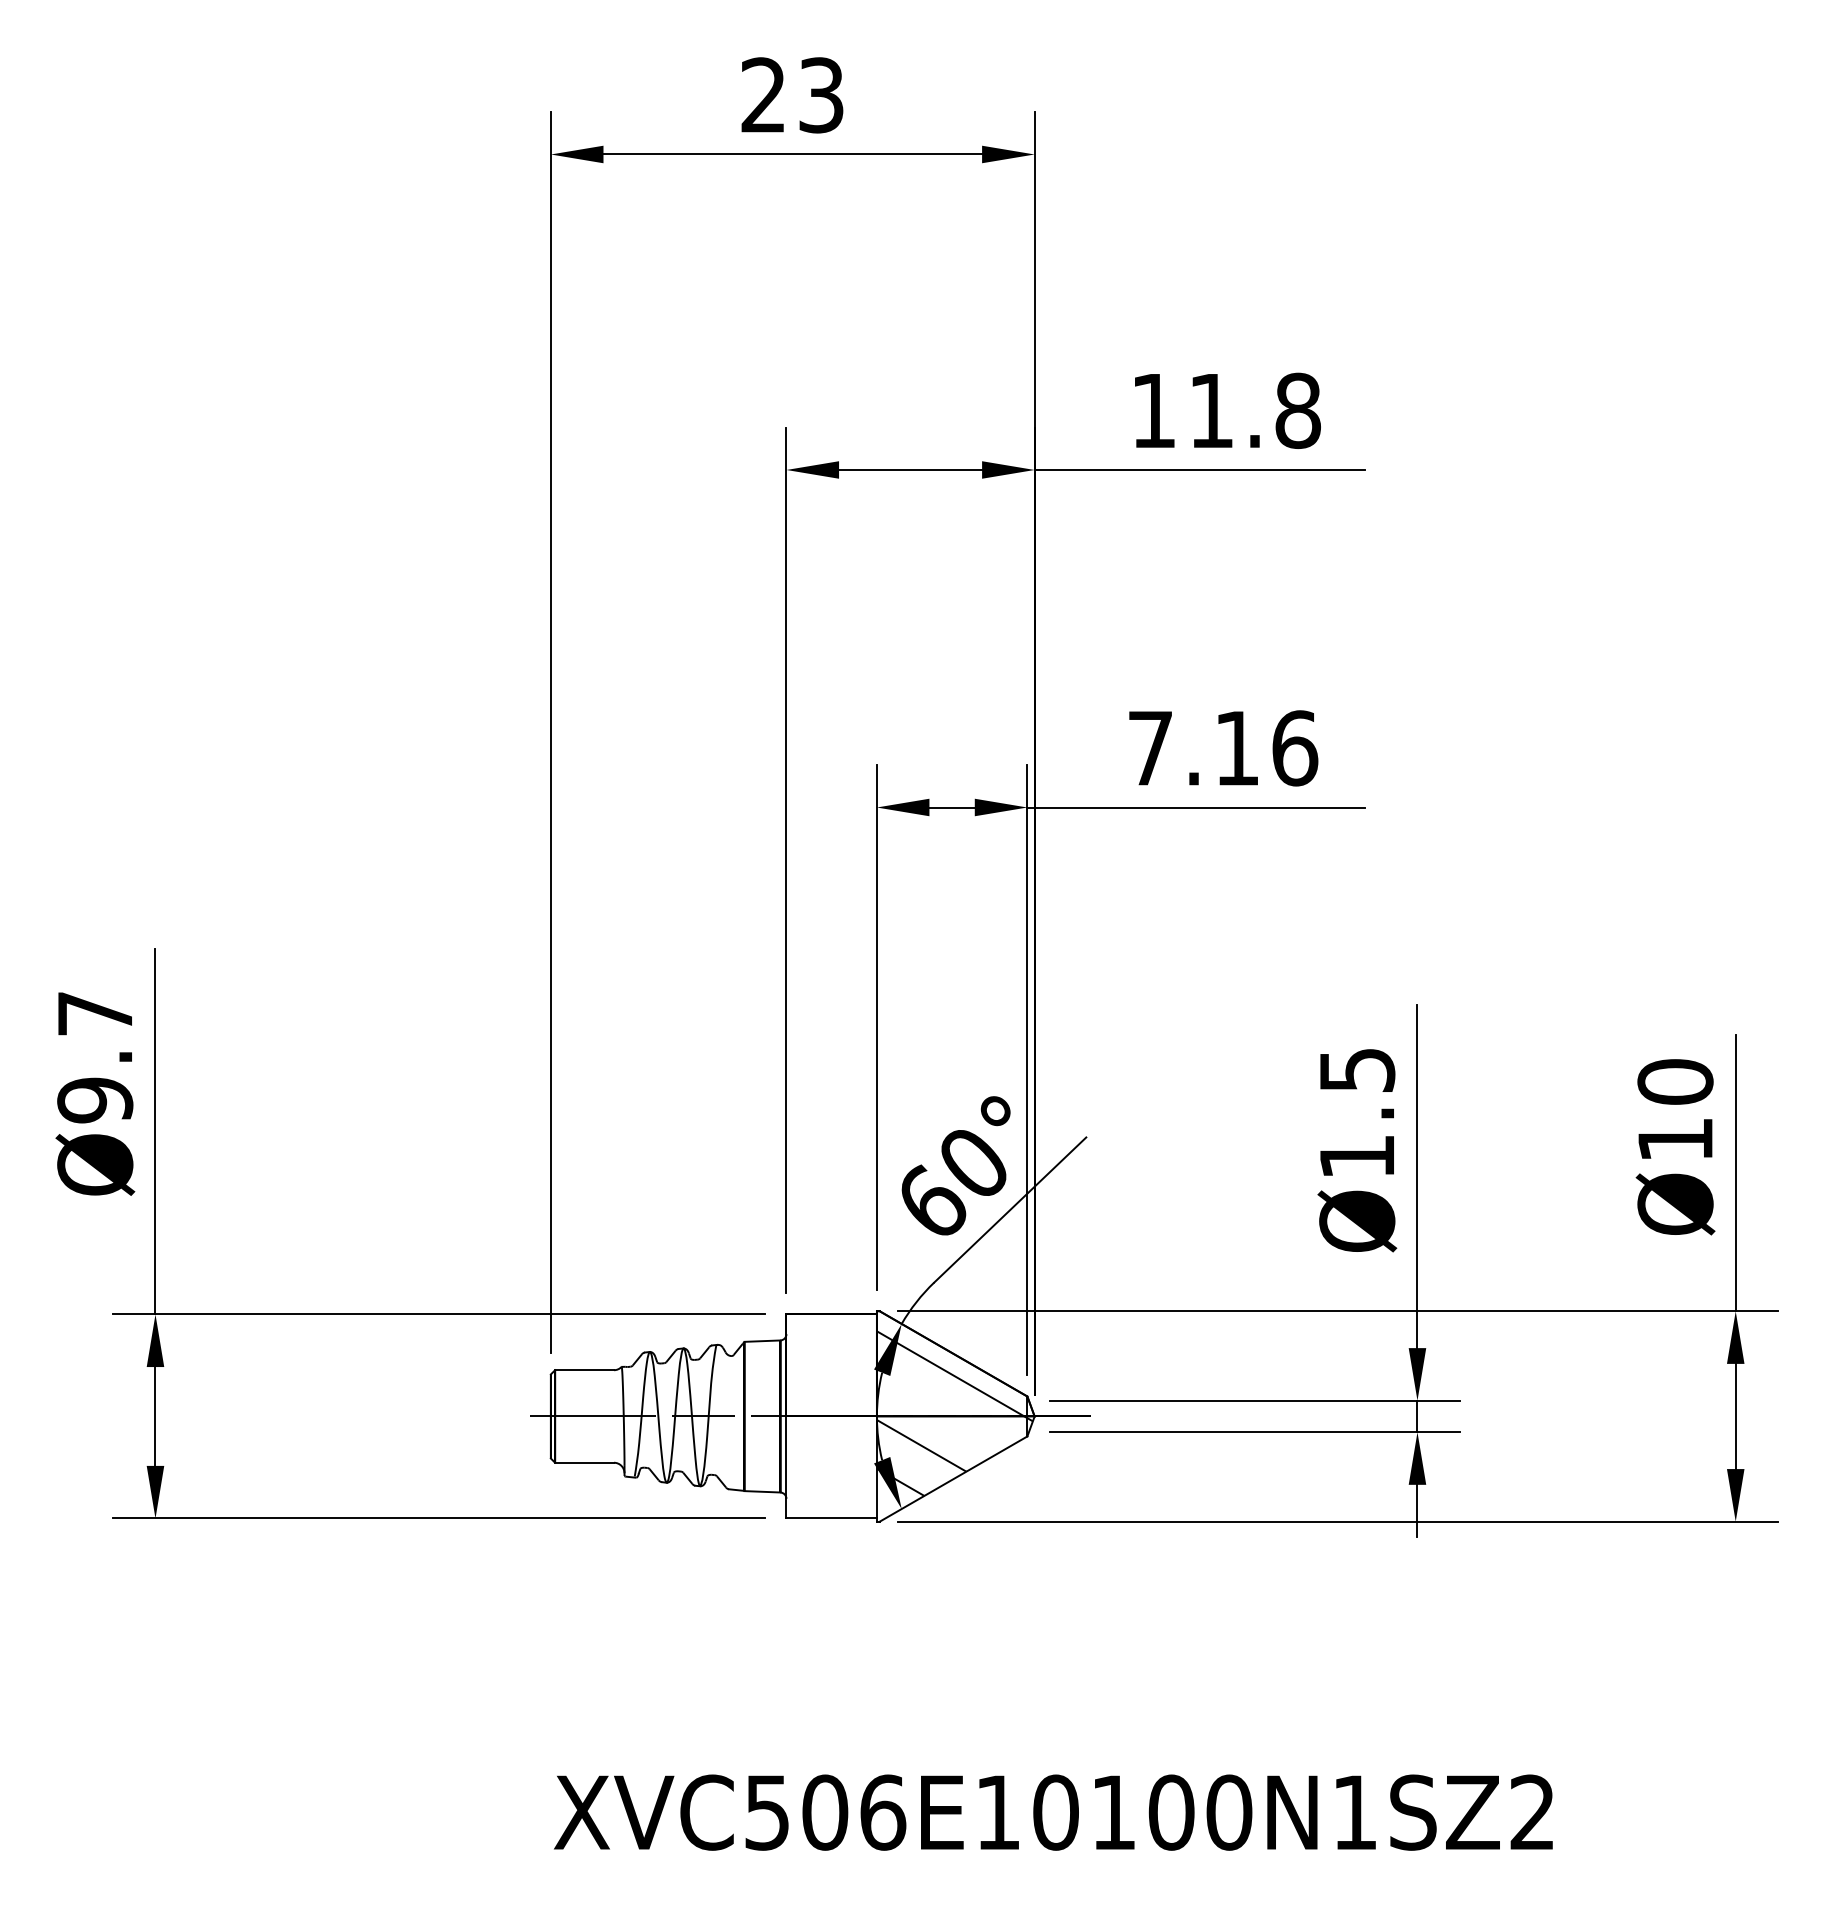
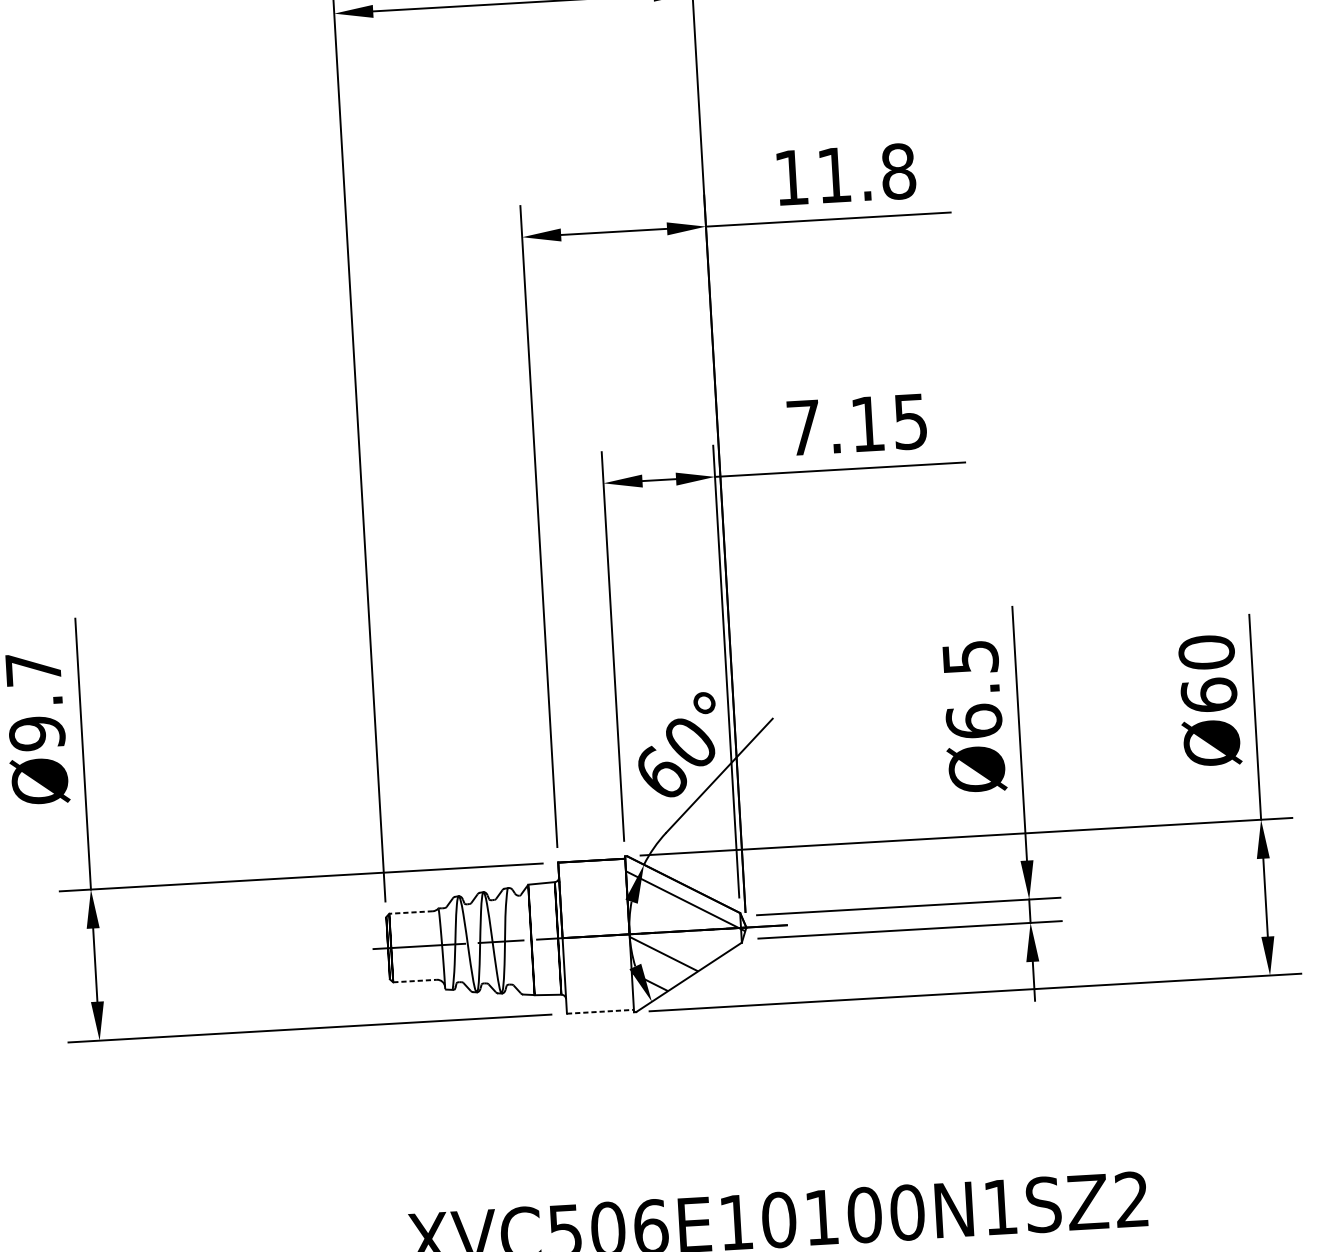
text: (1295, 748) -> (911, 421), 7.16 -> 7.15
text: (1675, 1139) -> (1209, 695), Ø10 -> Ø60
text: (1357, 1156) -> (974, 721), Ø1.5 -> Ø6.5
line: (584, 1370) -> (411, 912), solid -> dashed
line: (585, 1462) -> (415, 980), solid -> dashed
line: (832, 1518) -> (601, 1011), solid -> dashed

